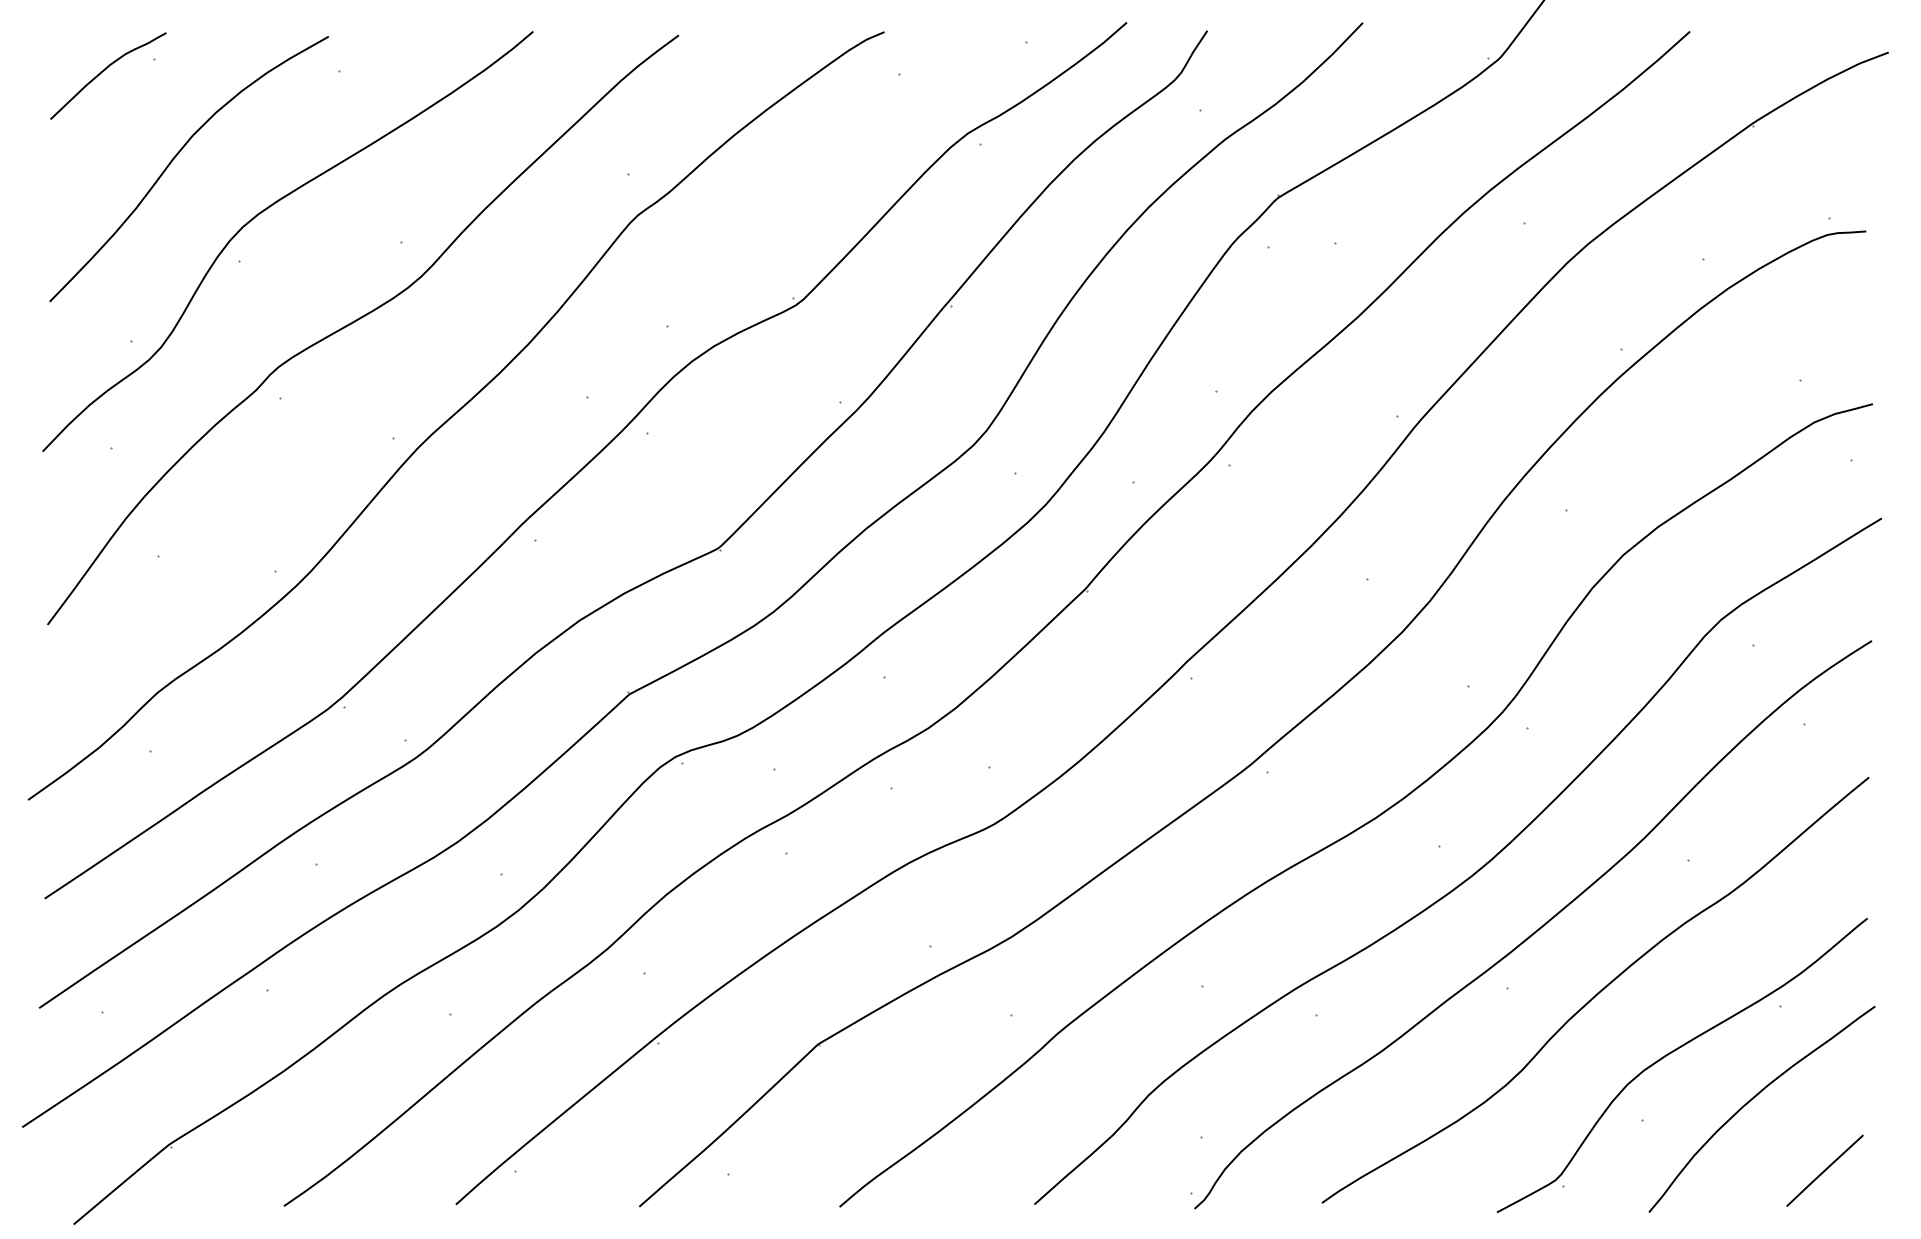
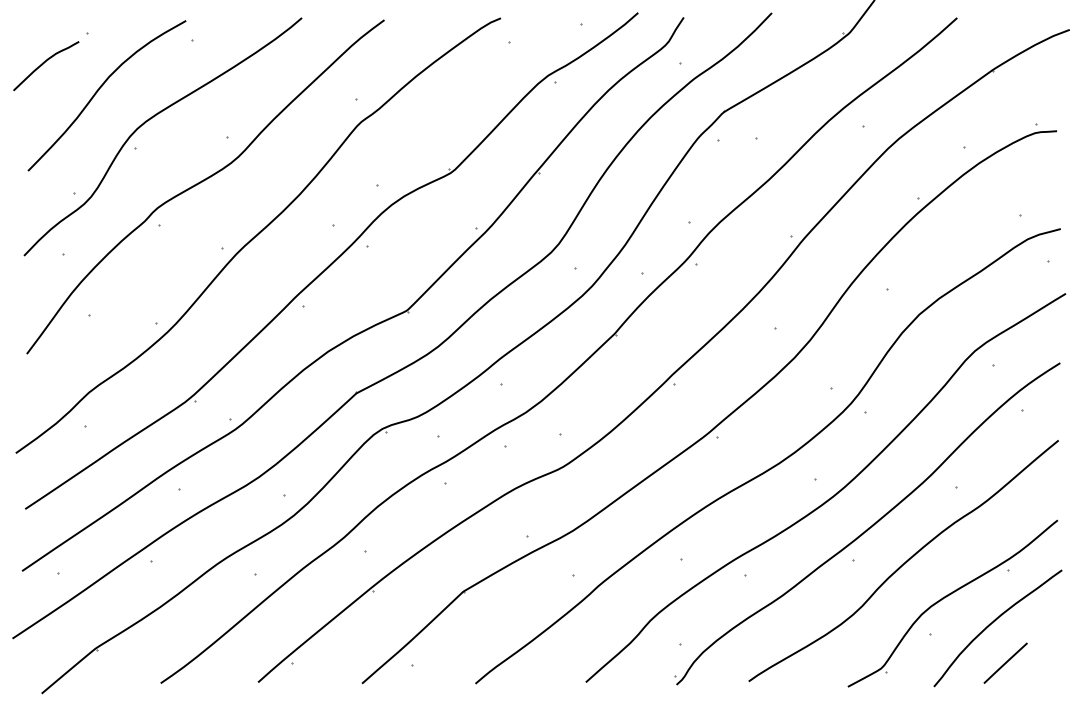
curve: (105, 71) -> (44, 63), moved
line: (1824, 1169) -> (1005, 662), moved

